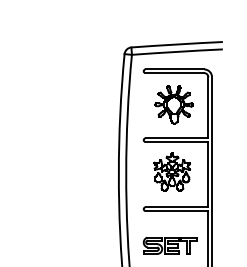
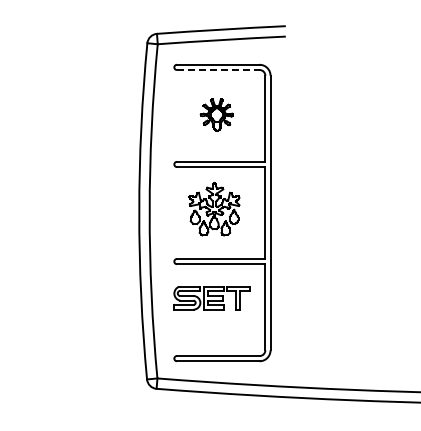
line: (175, 73) -> (218, 70), solid -> dashed
part: (173, 105) -> (216, 115), size x0.6
part: (170, 246) -> (211, 298), moved

